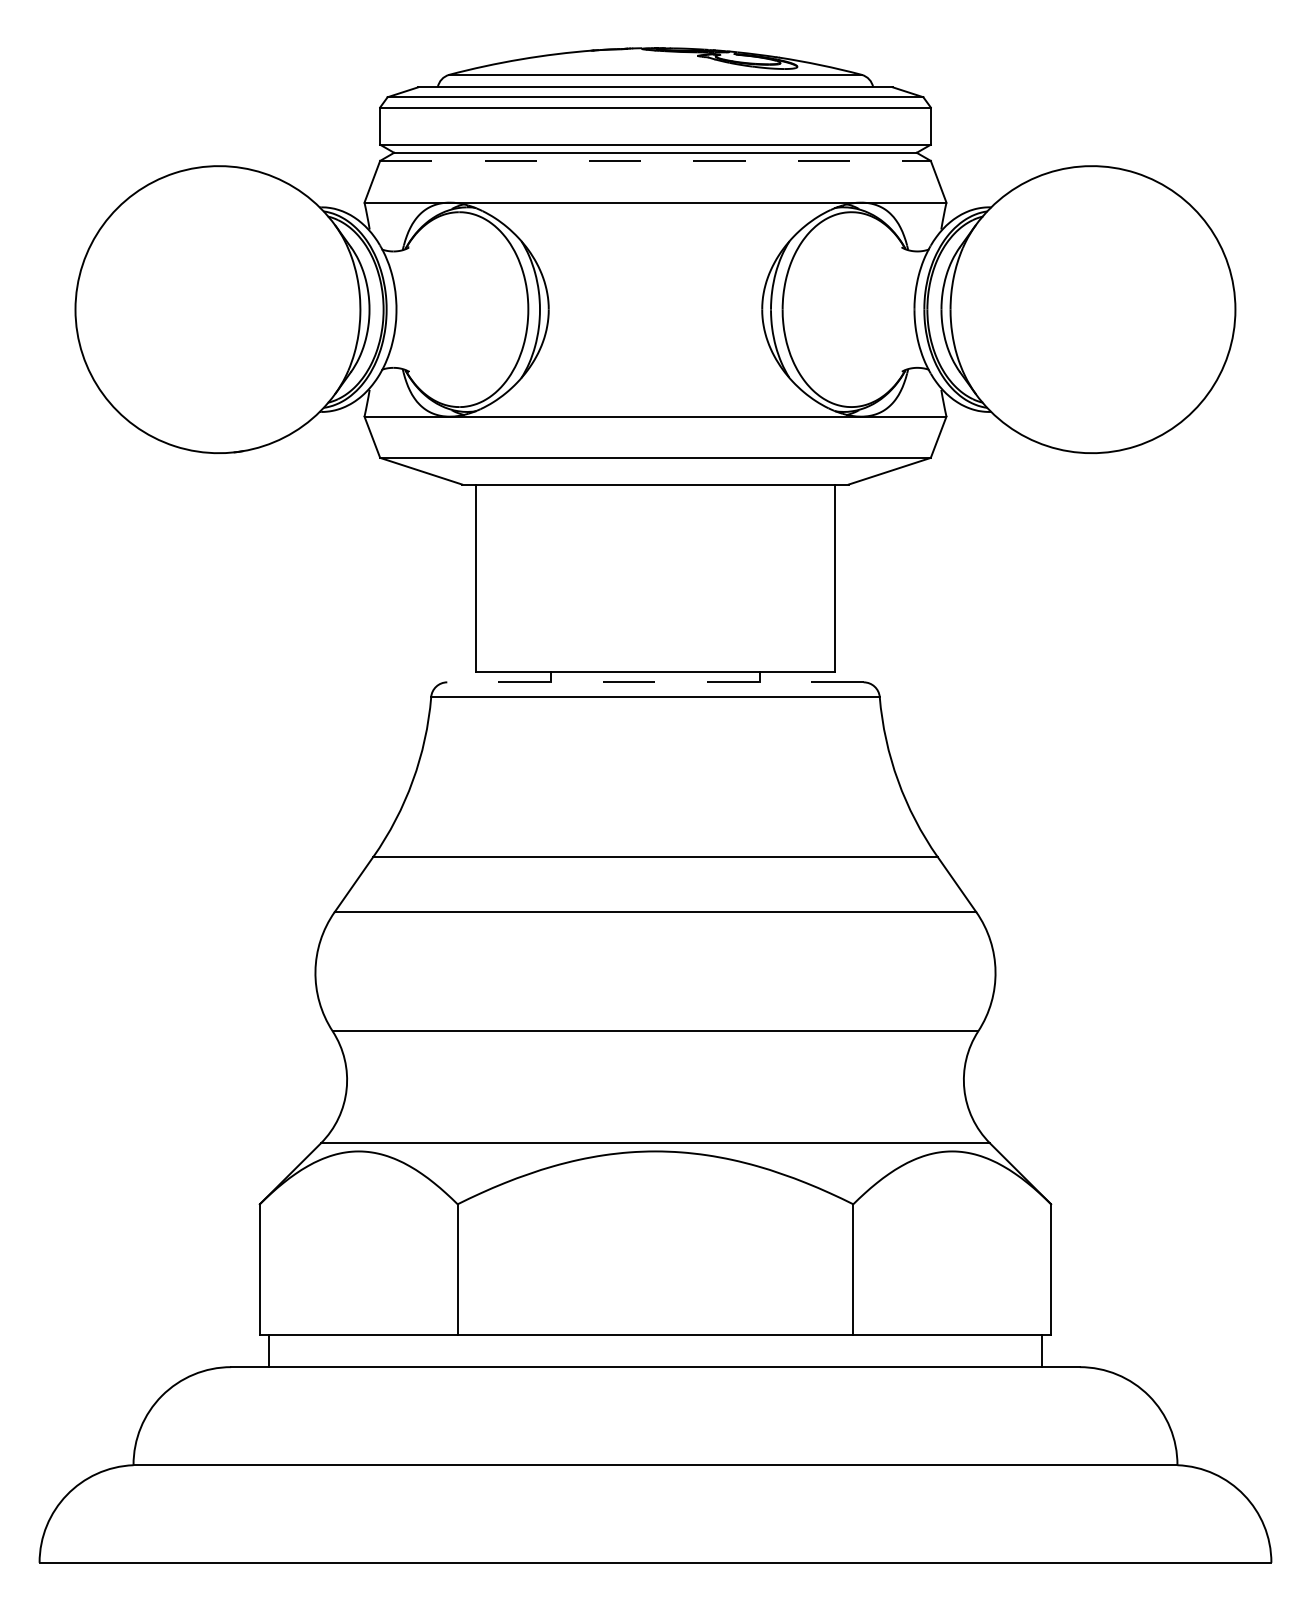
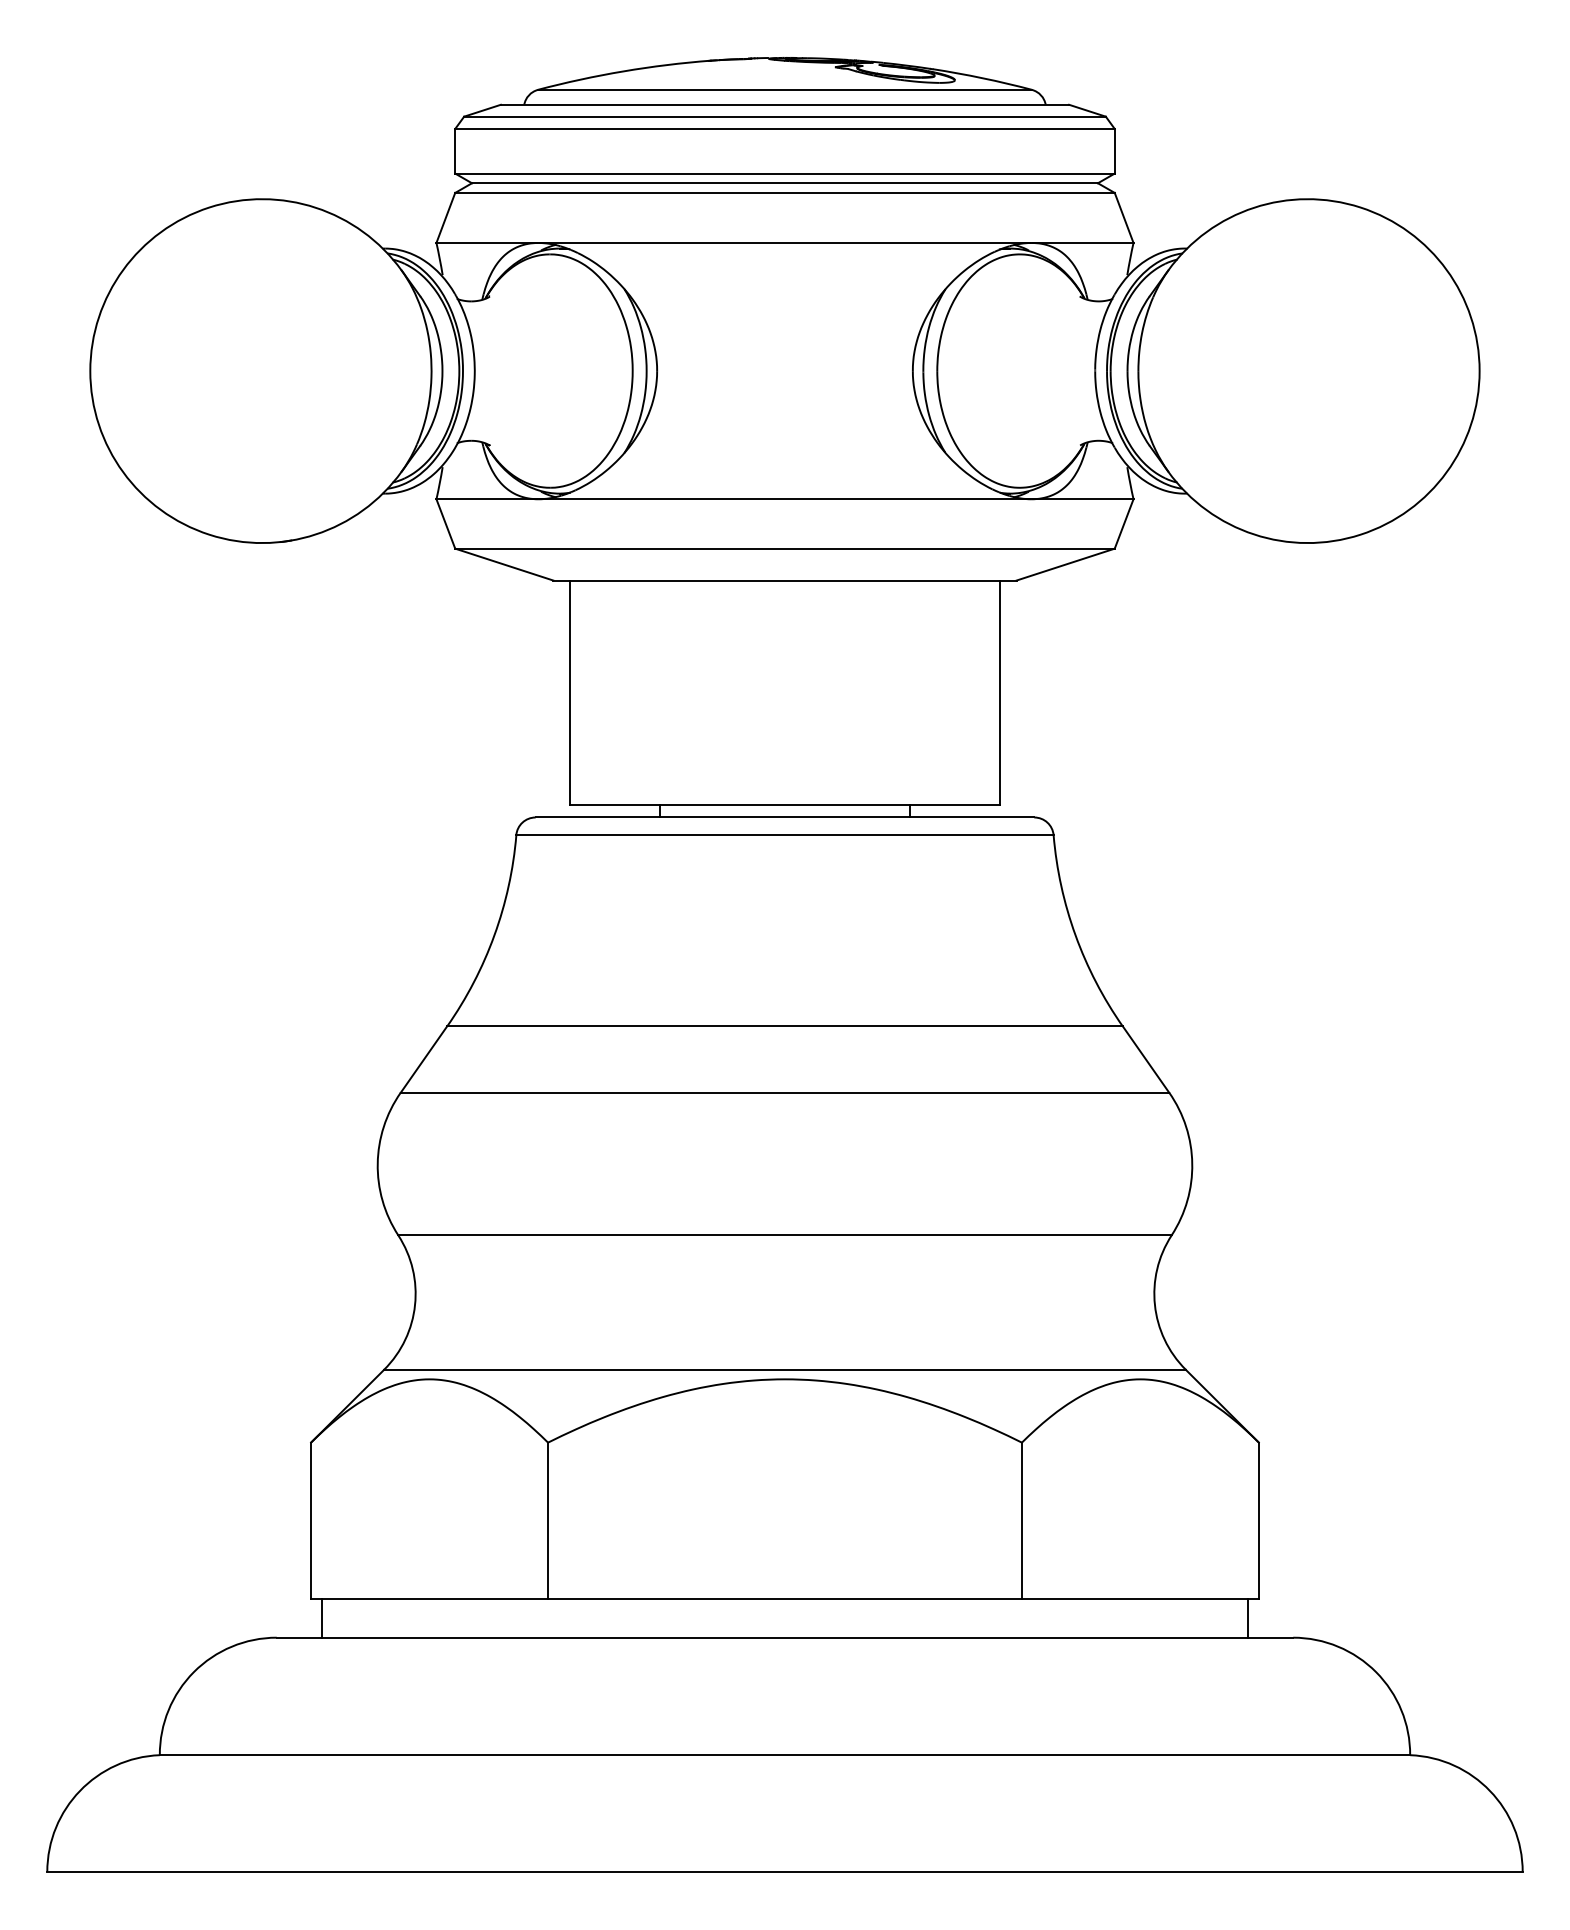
line: (655, 160) -> (785, 192), dashed -> solid
line: (655, 682) -> (784, 817), dashed -> solid

